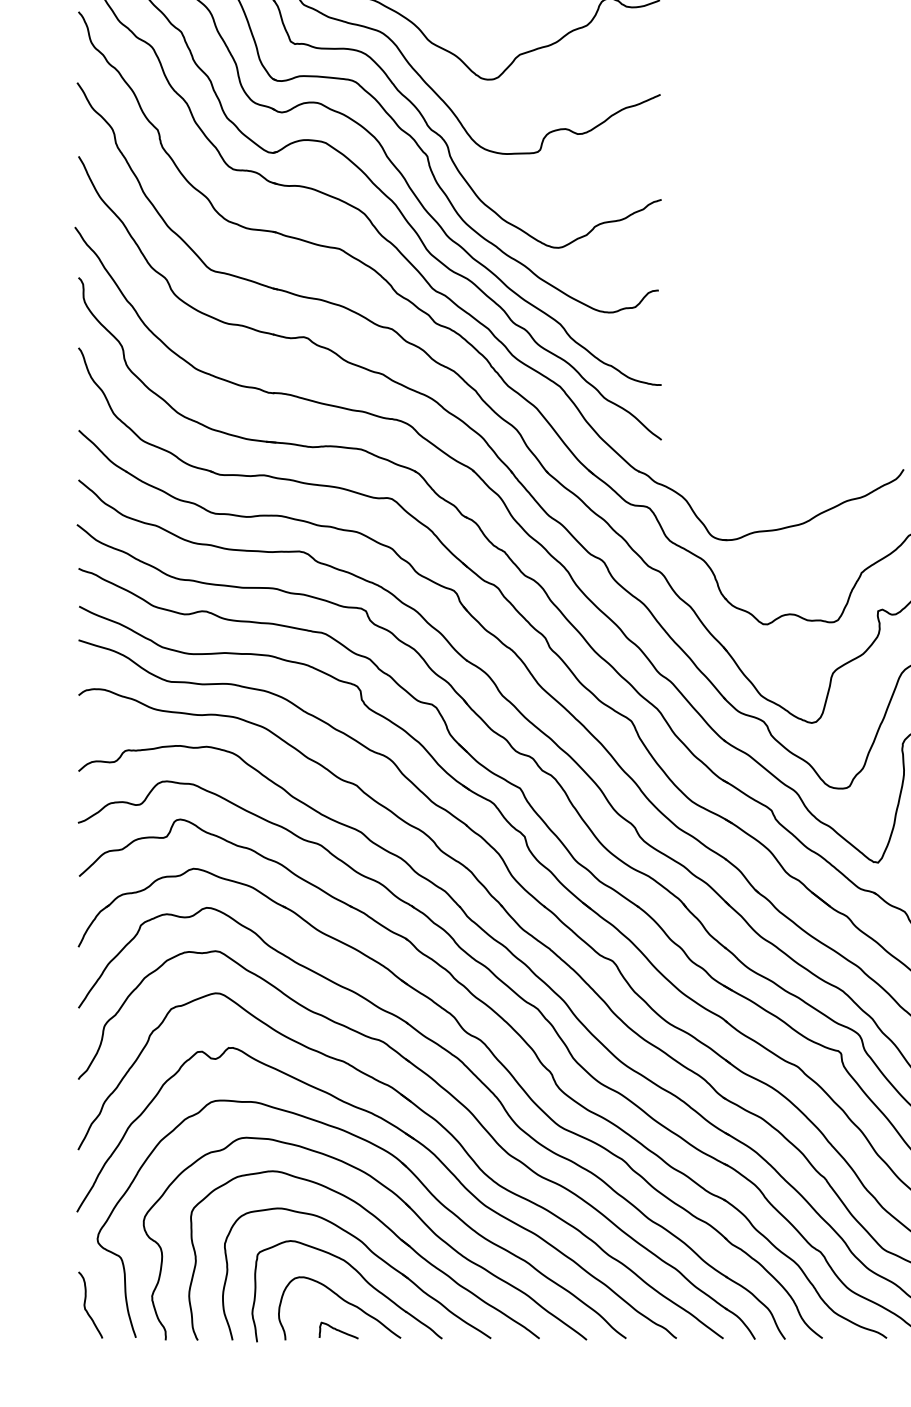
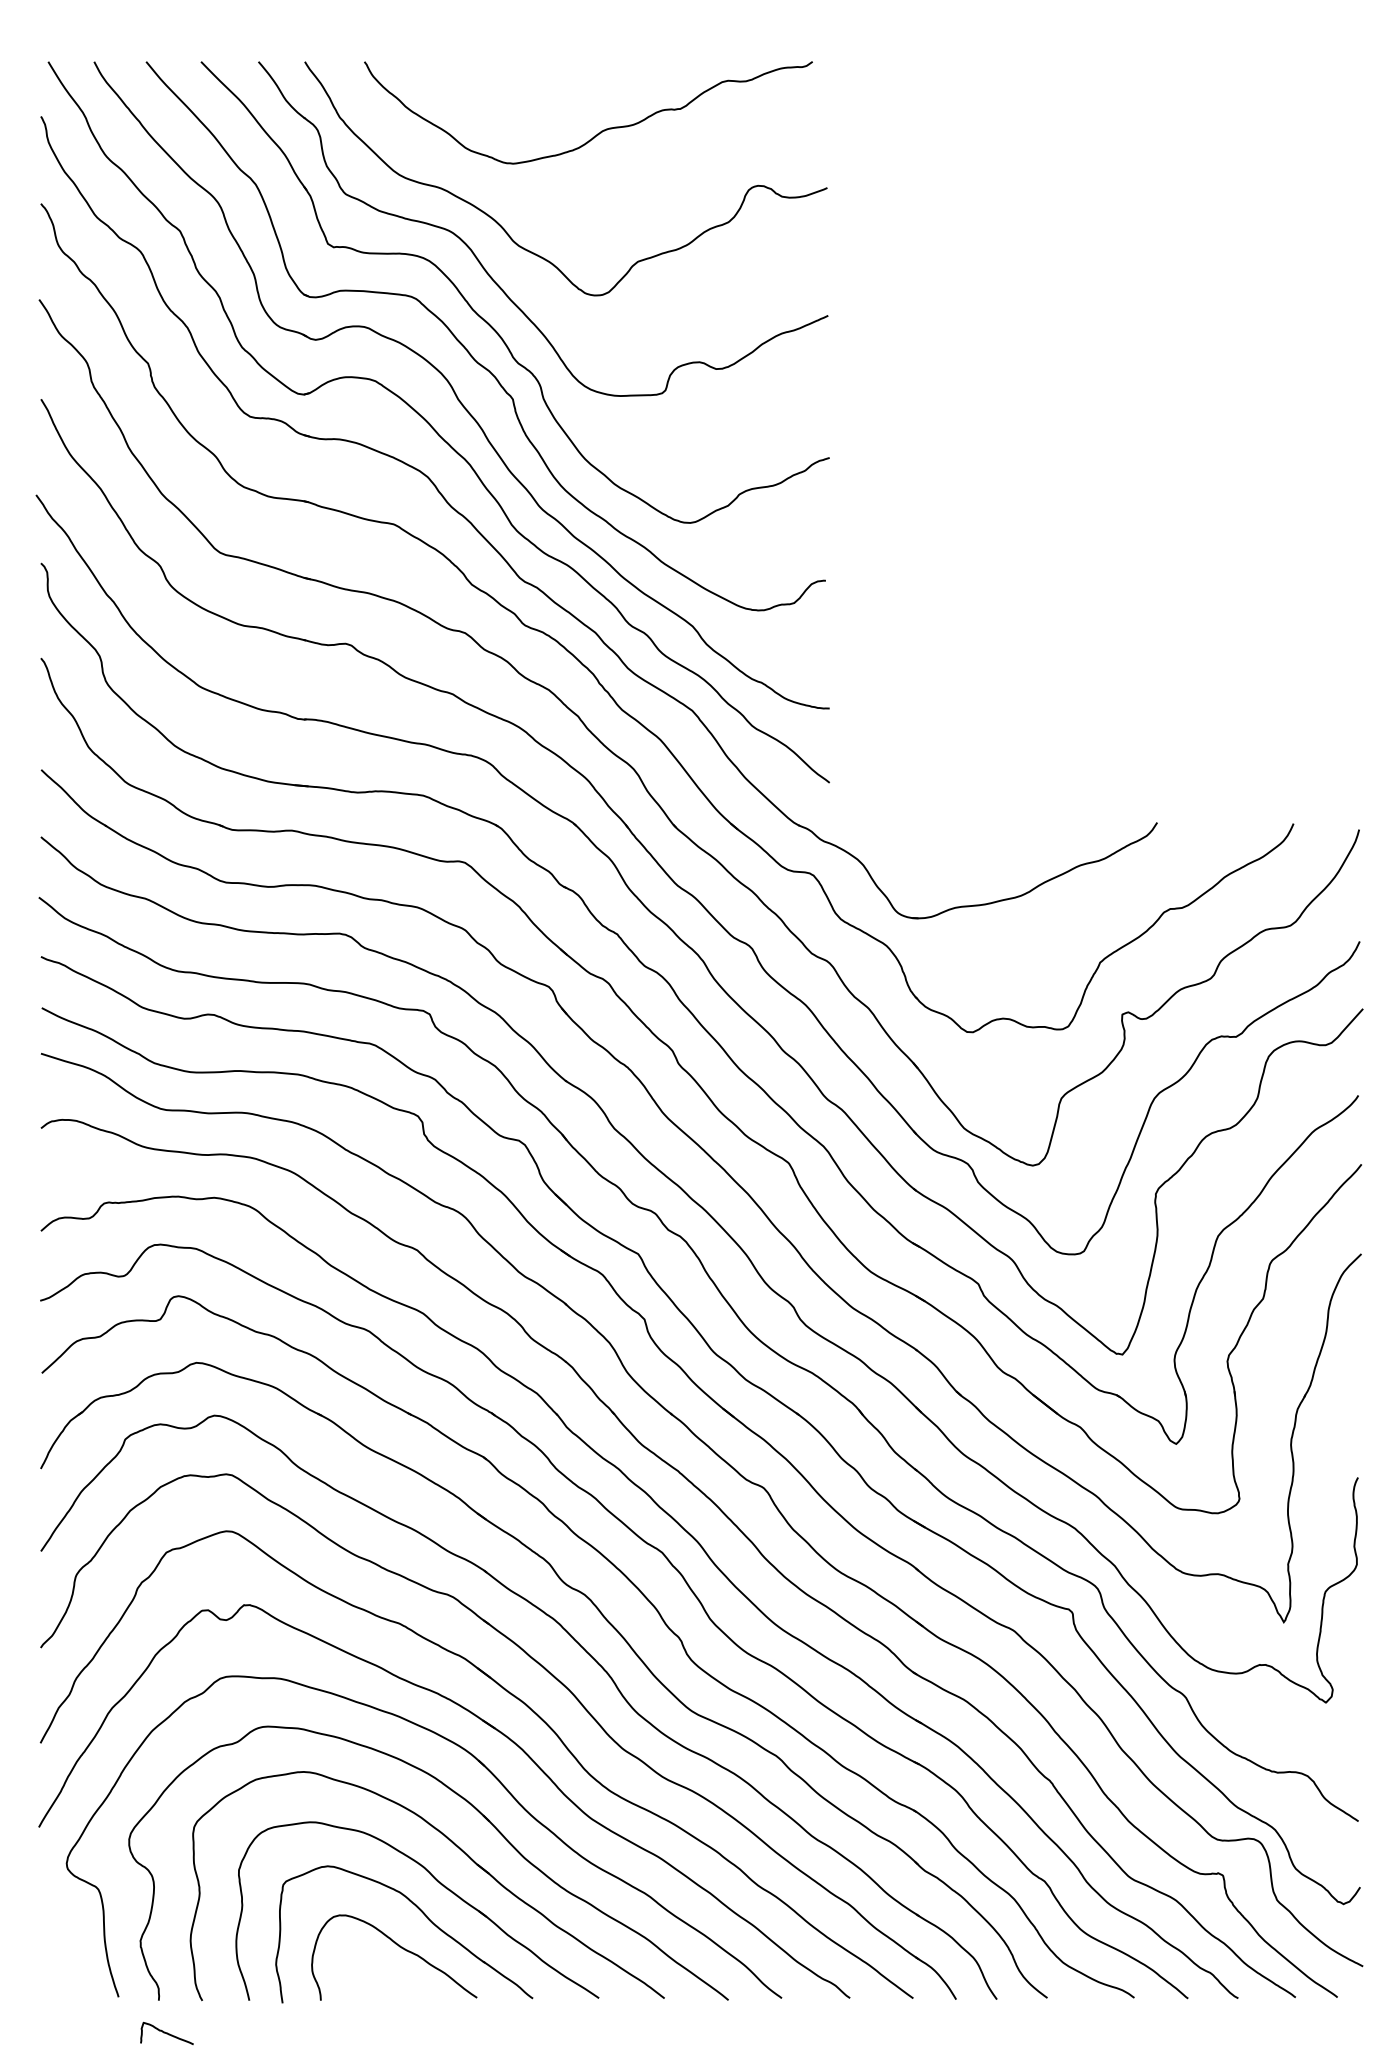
curve: (85, 1303) -> (50, 1951), removed
curve: (338, 1329) -> (166, 2032), moved

